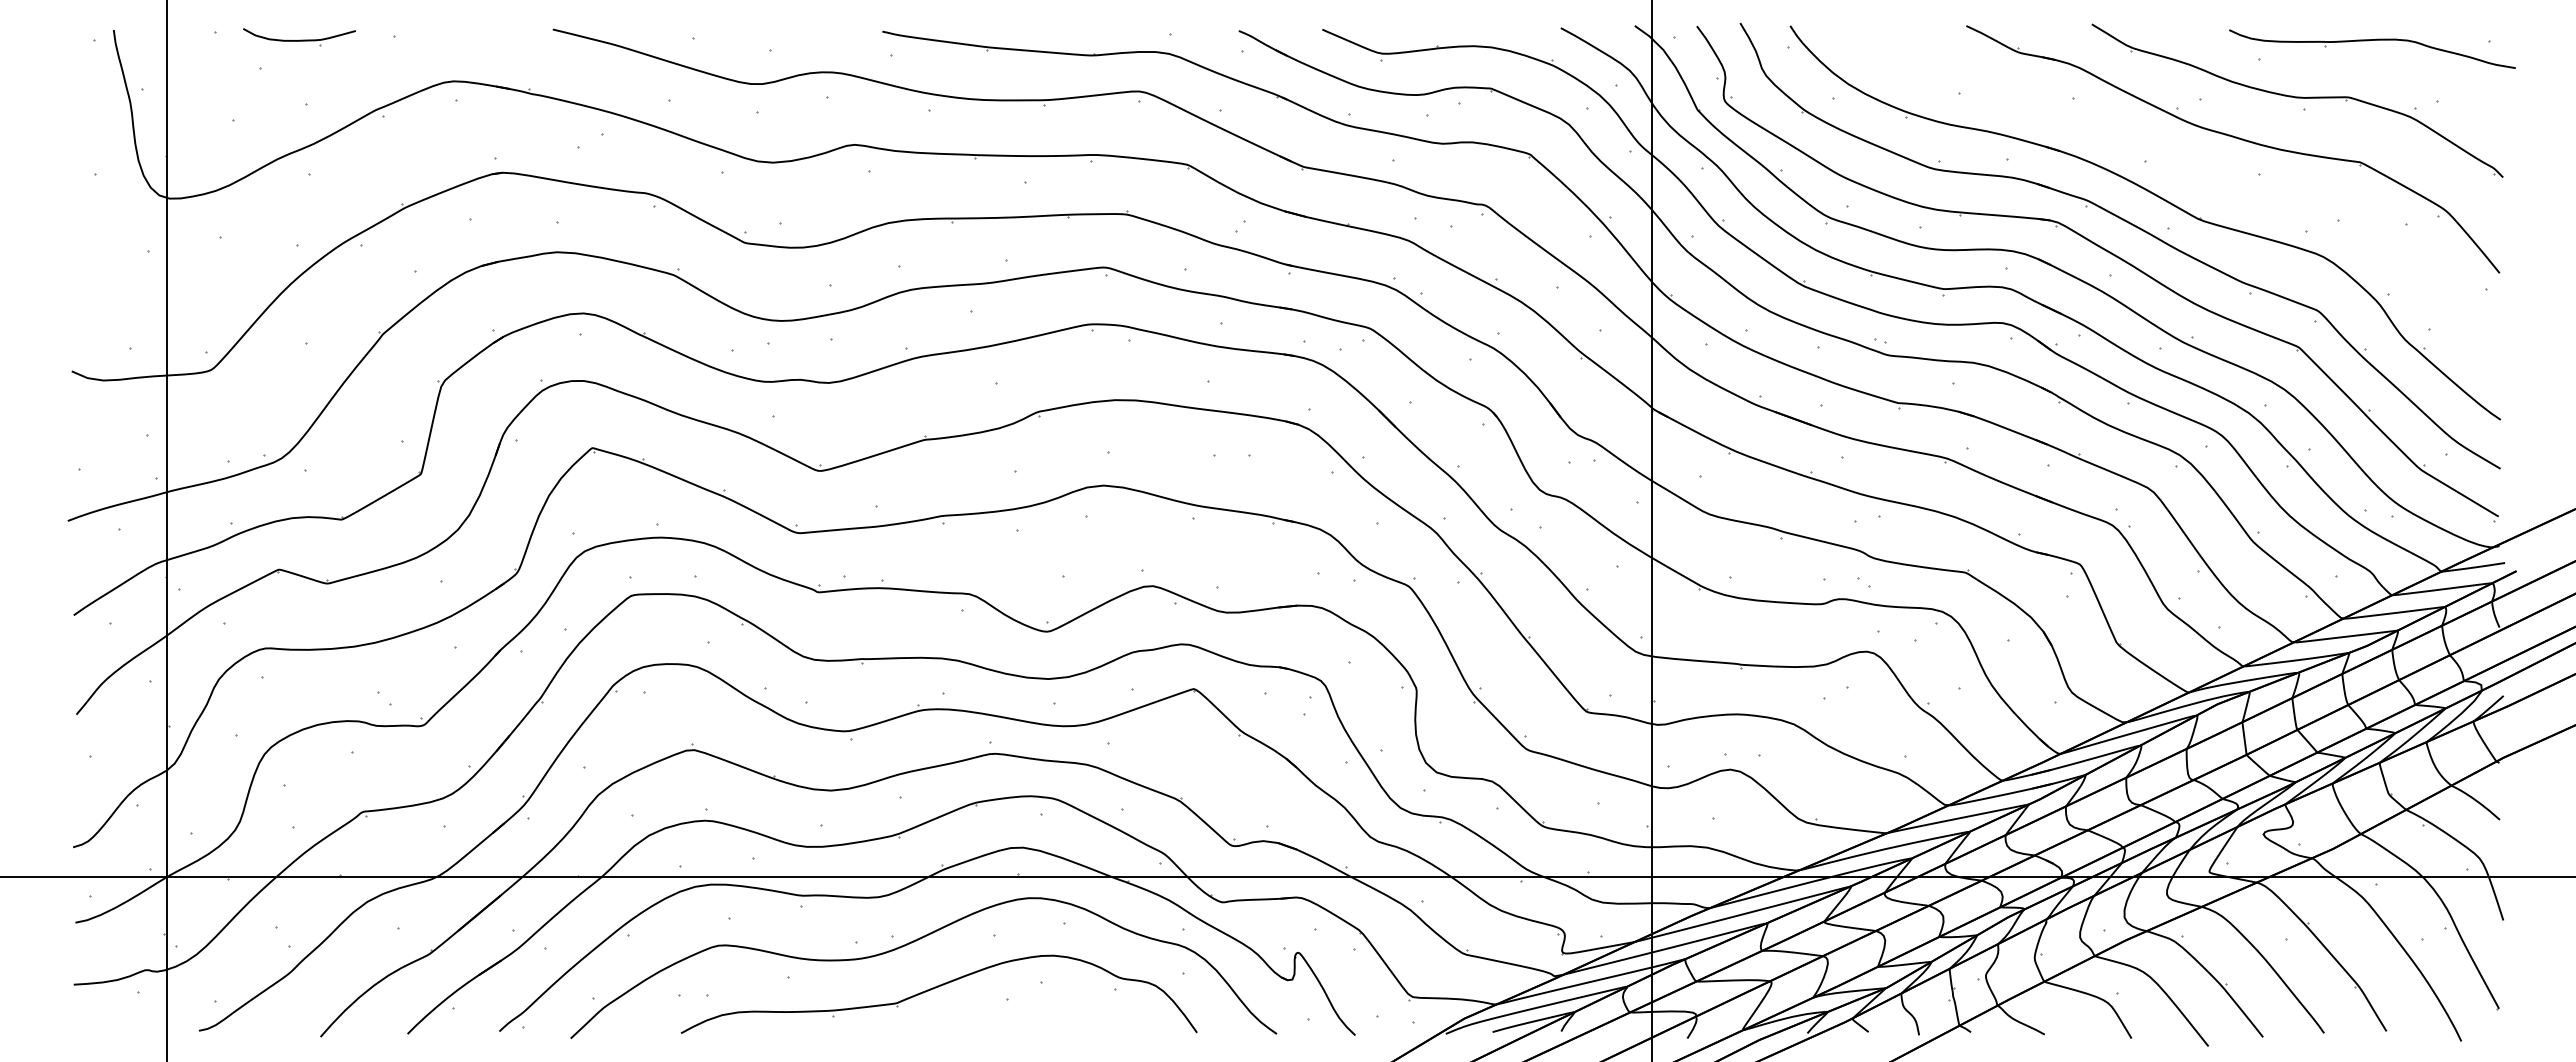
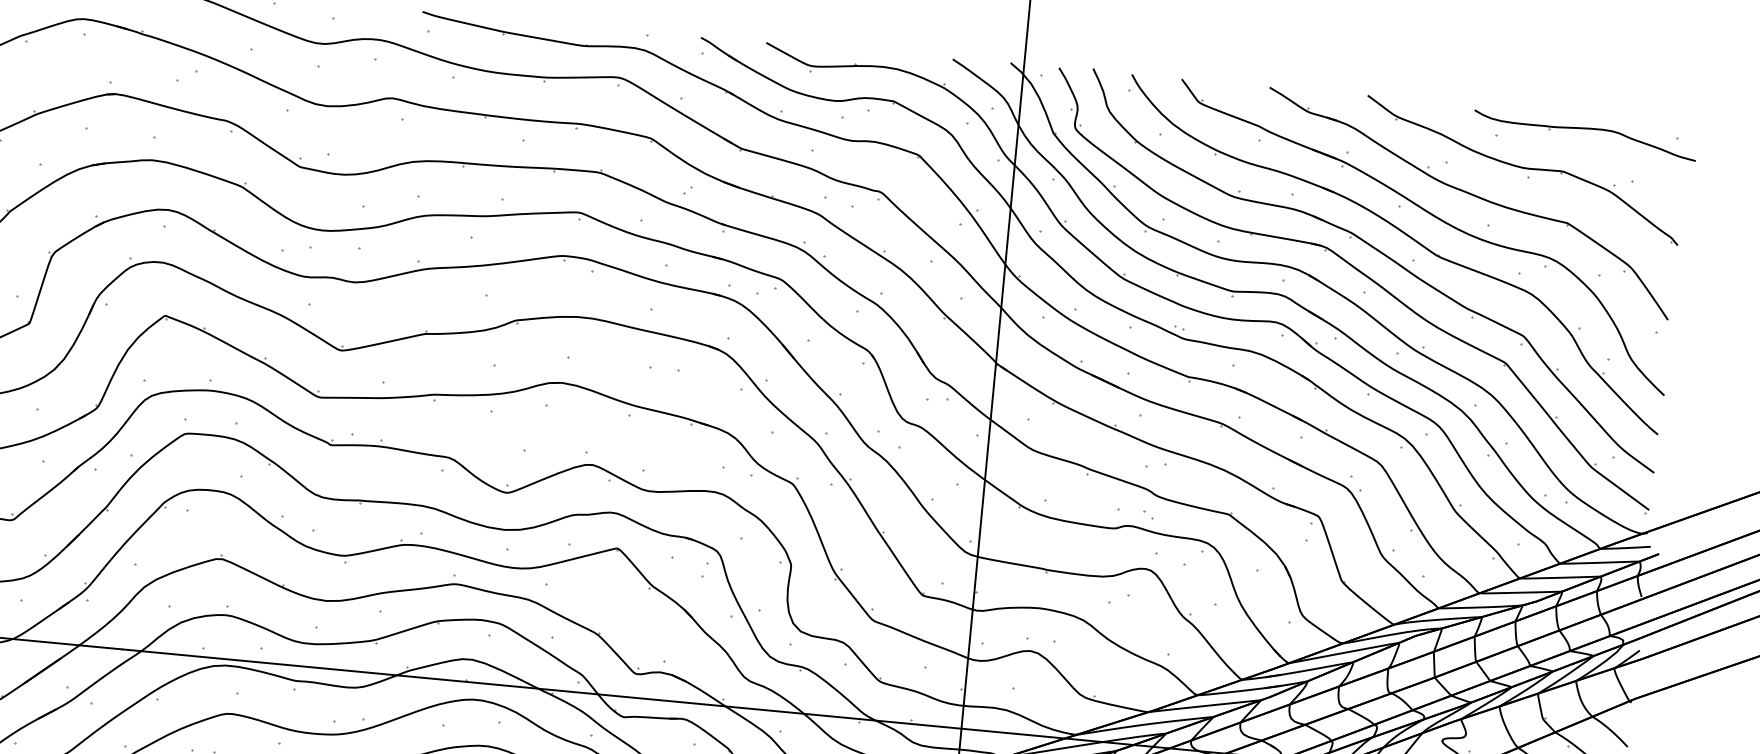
part: (2192, 171) -> (1435, 217), added

